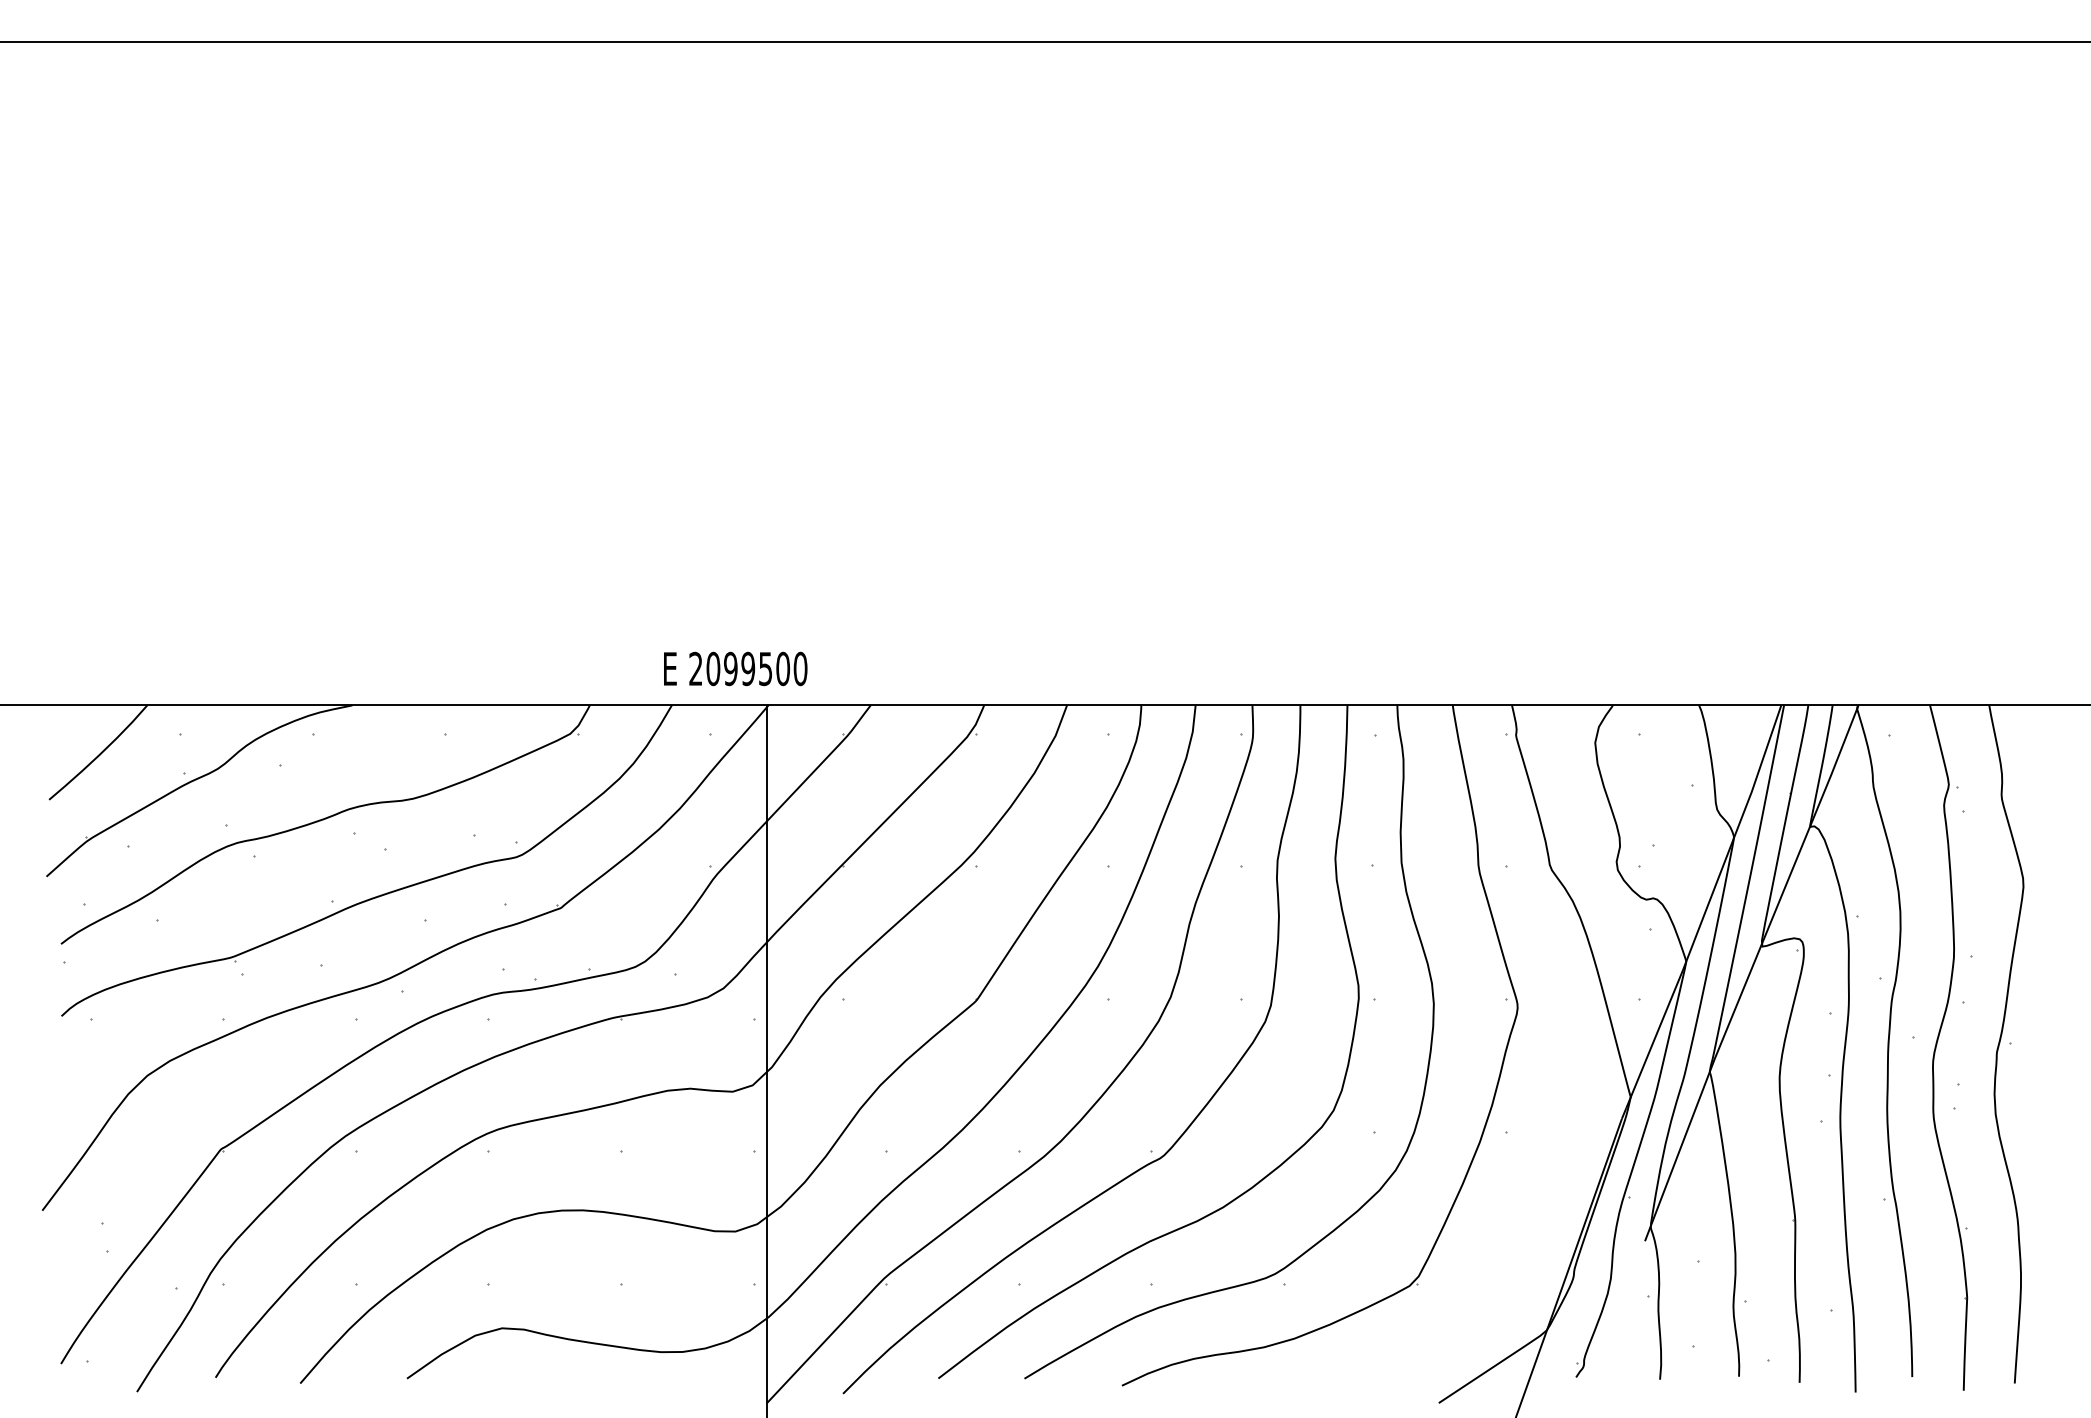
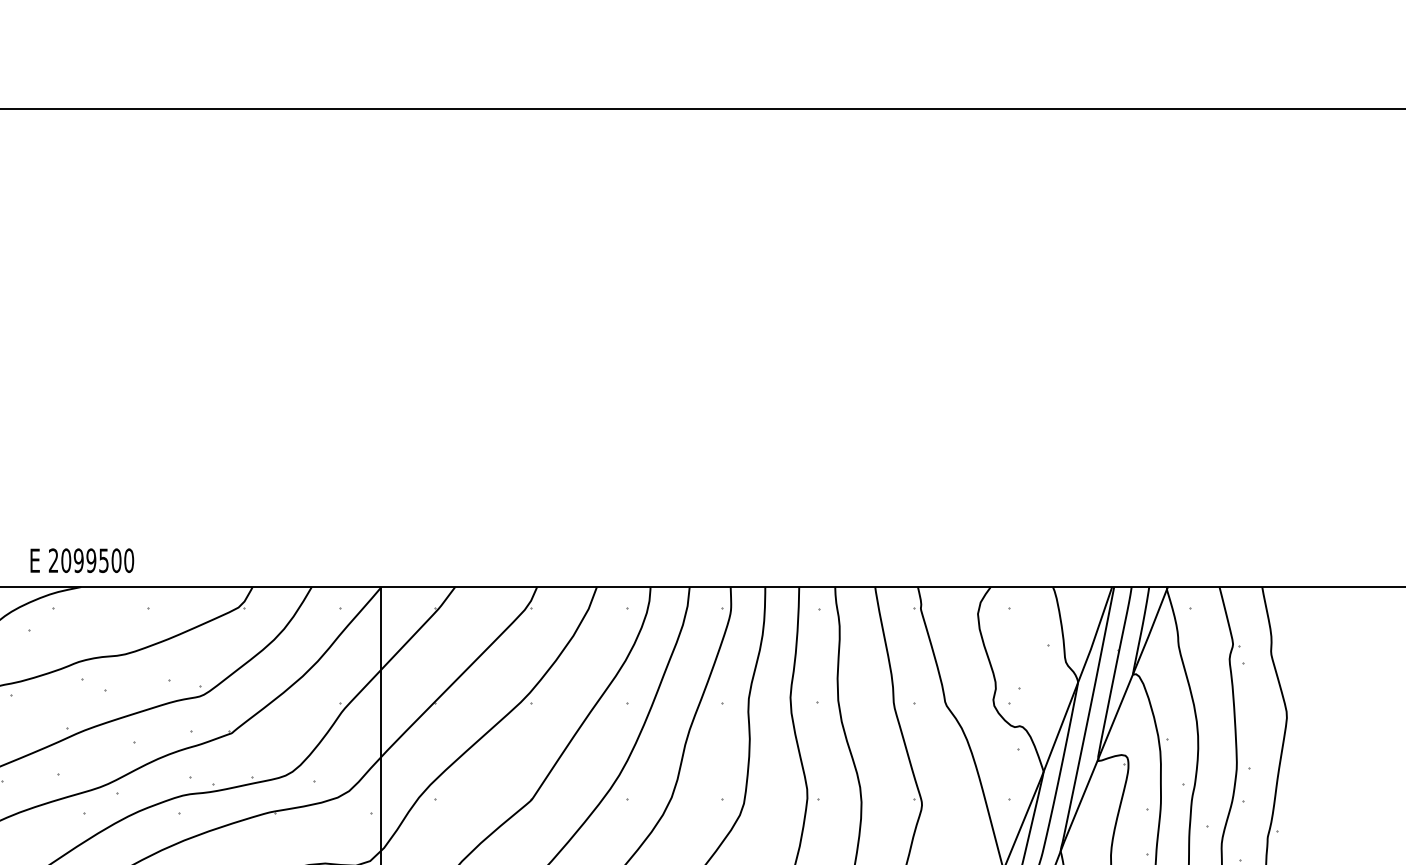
text: (735, 668) -> (82, 560), moved

